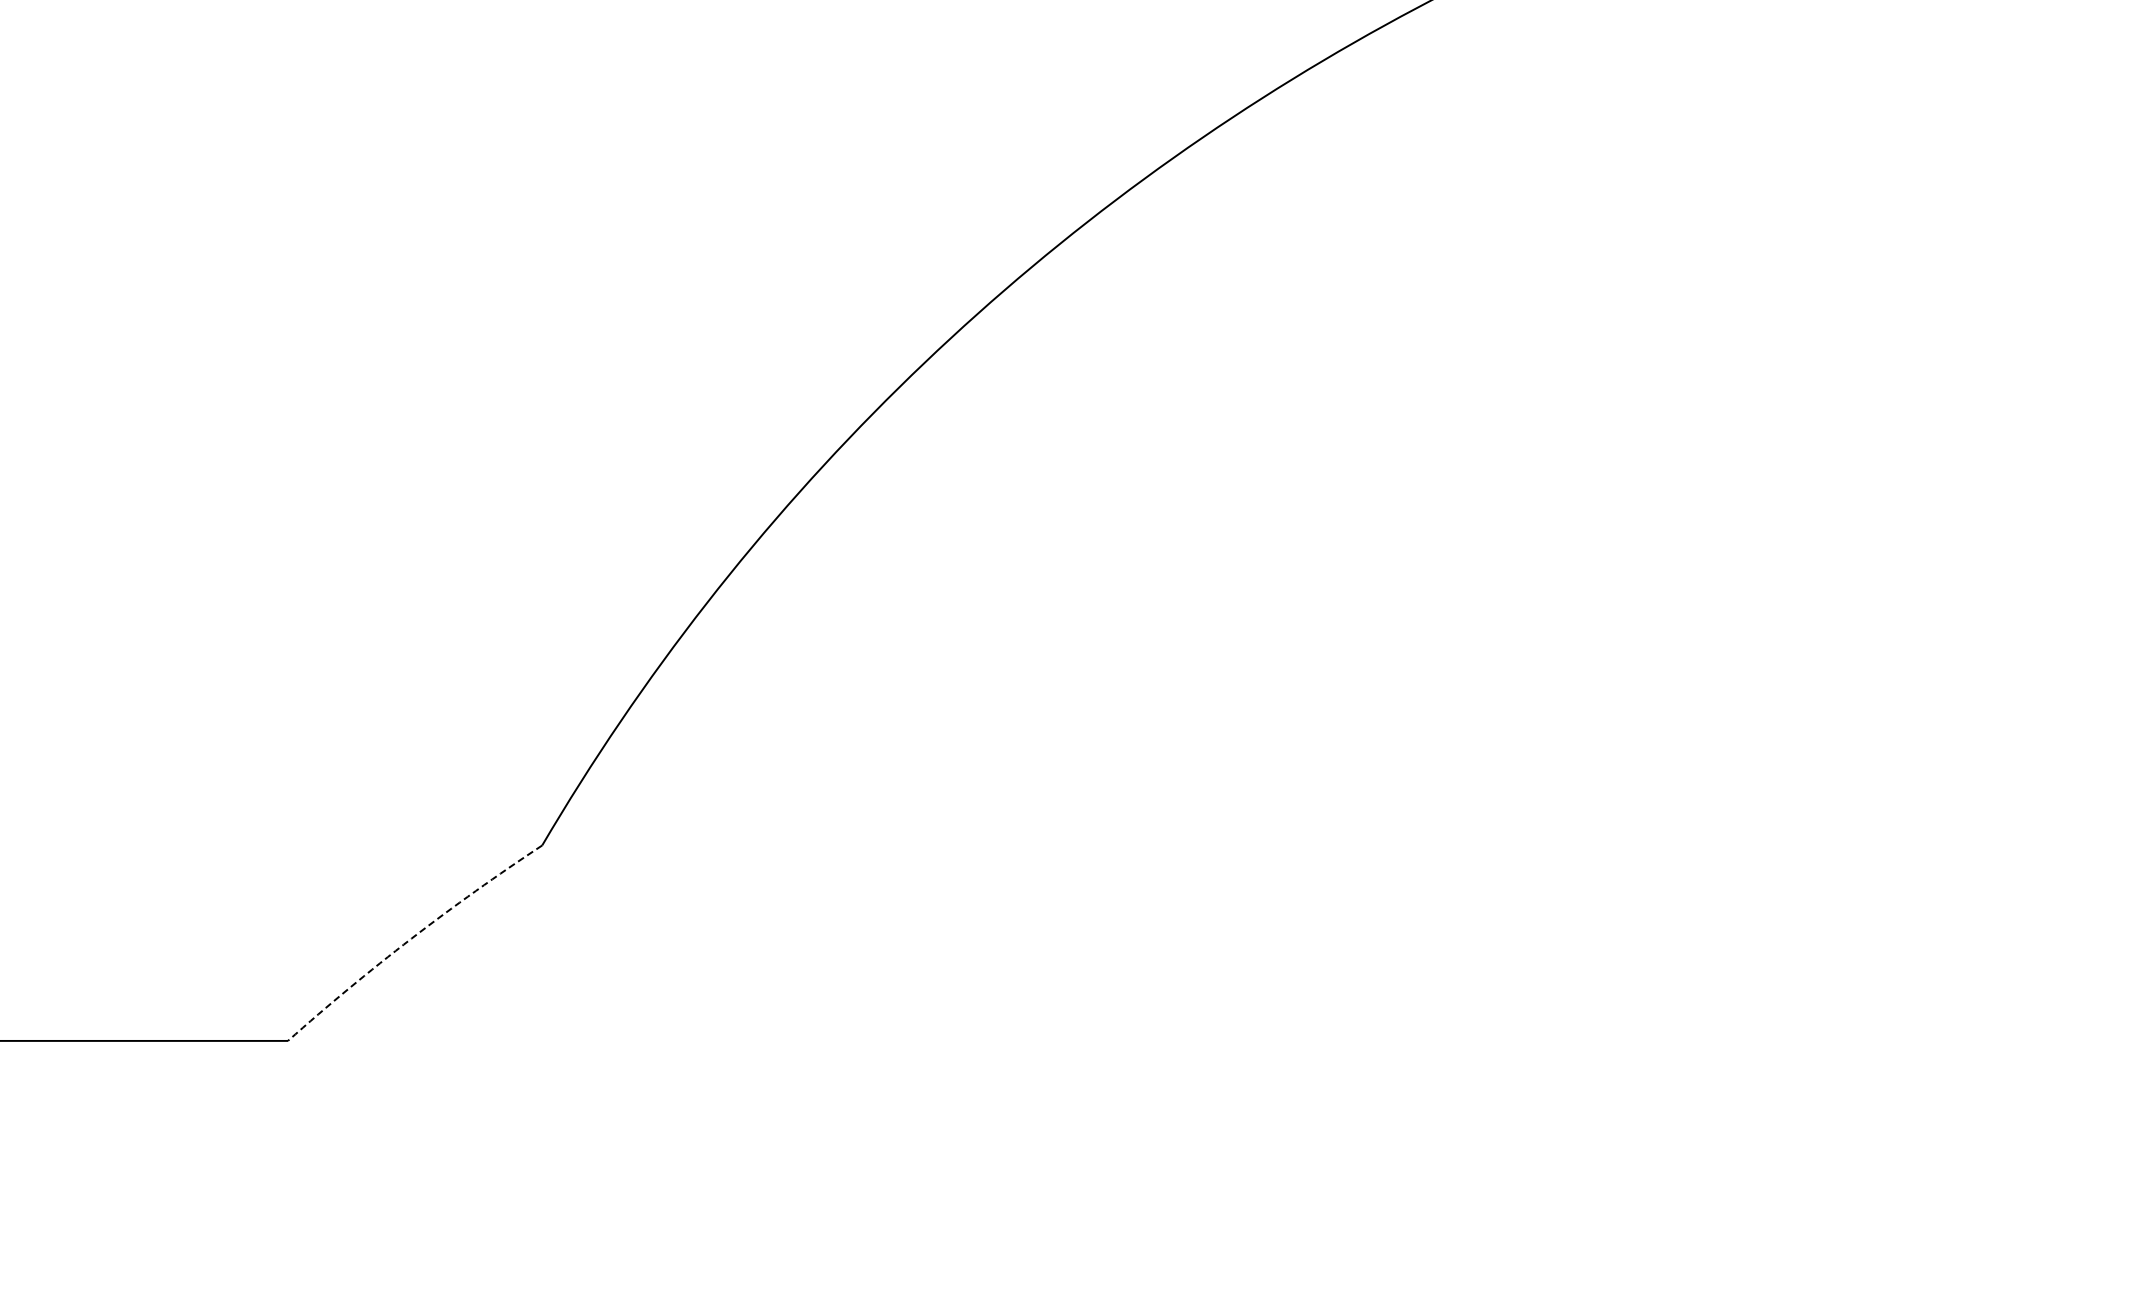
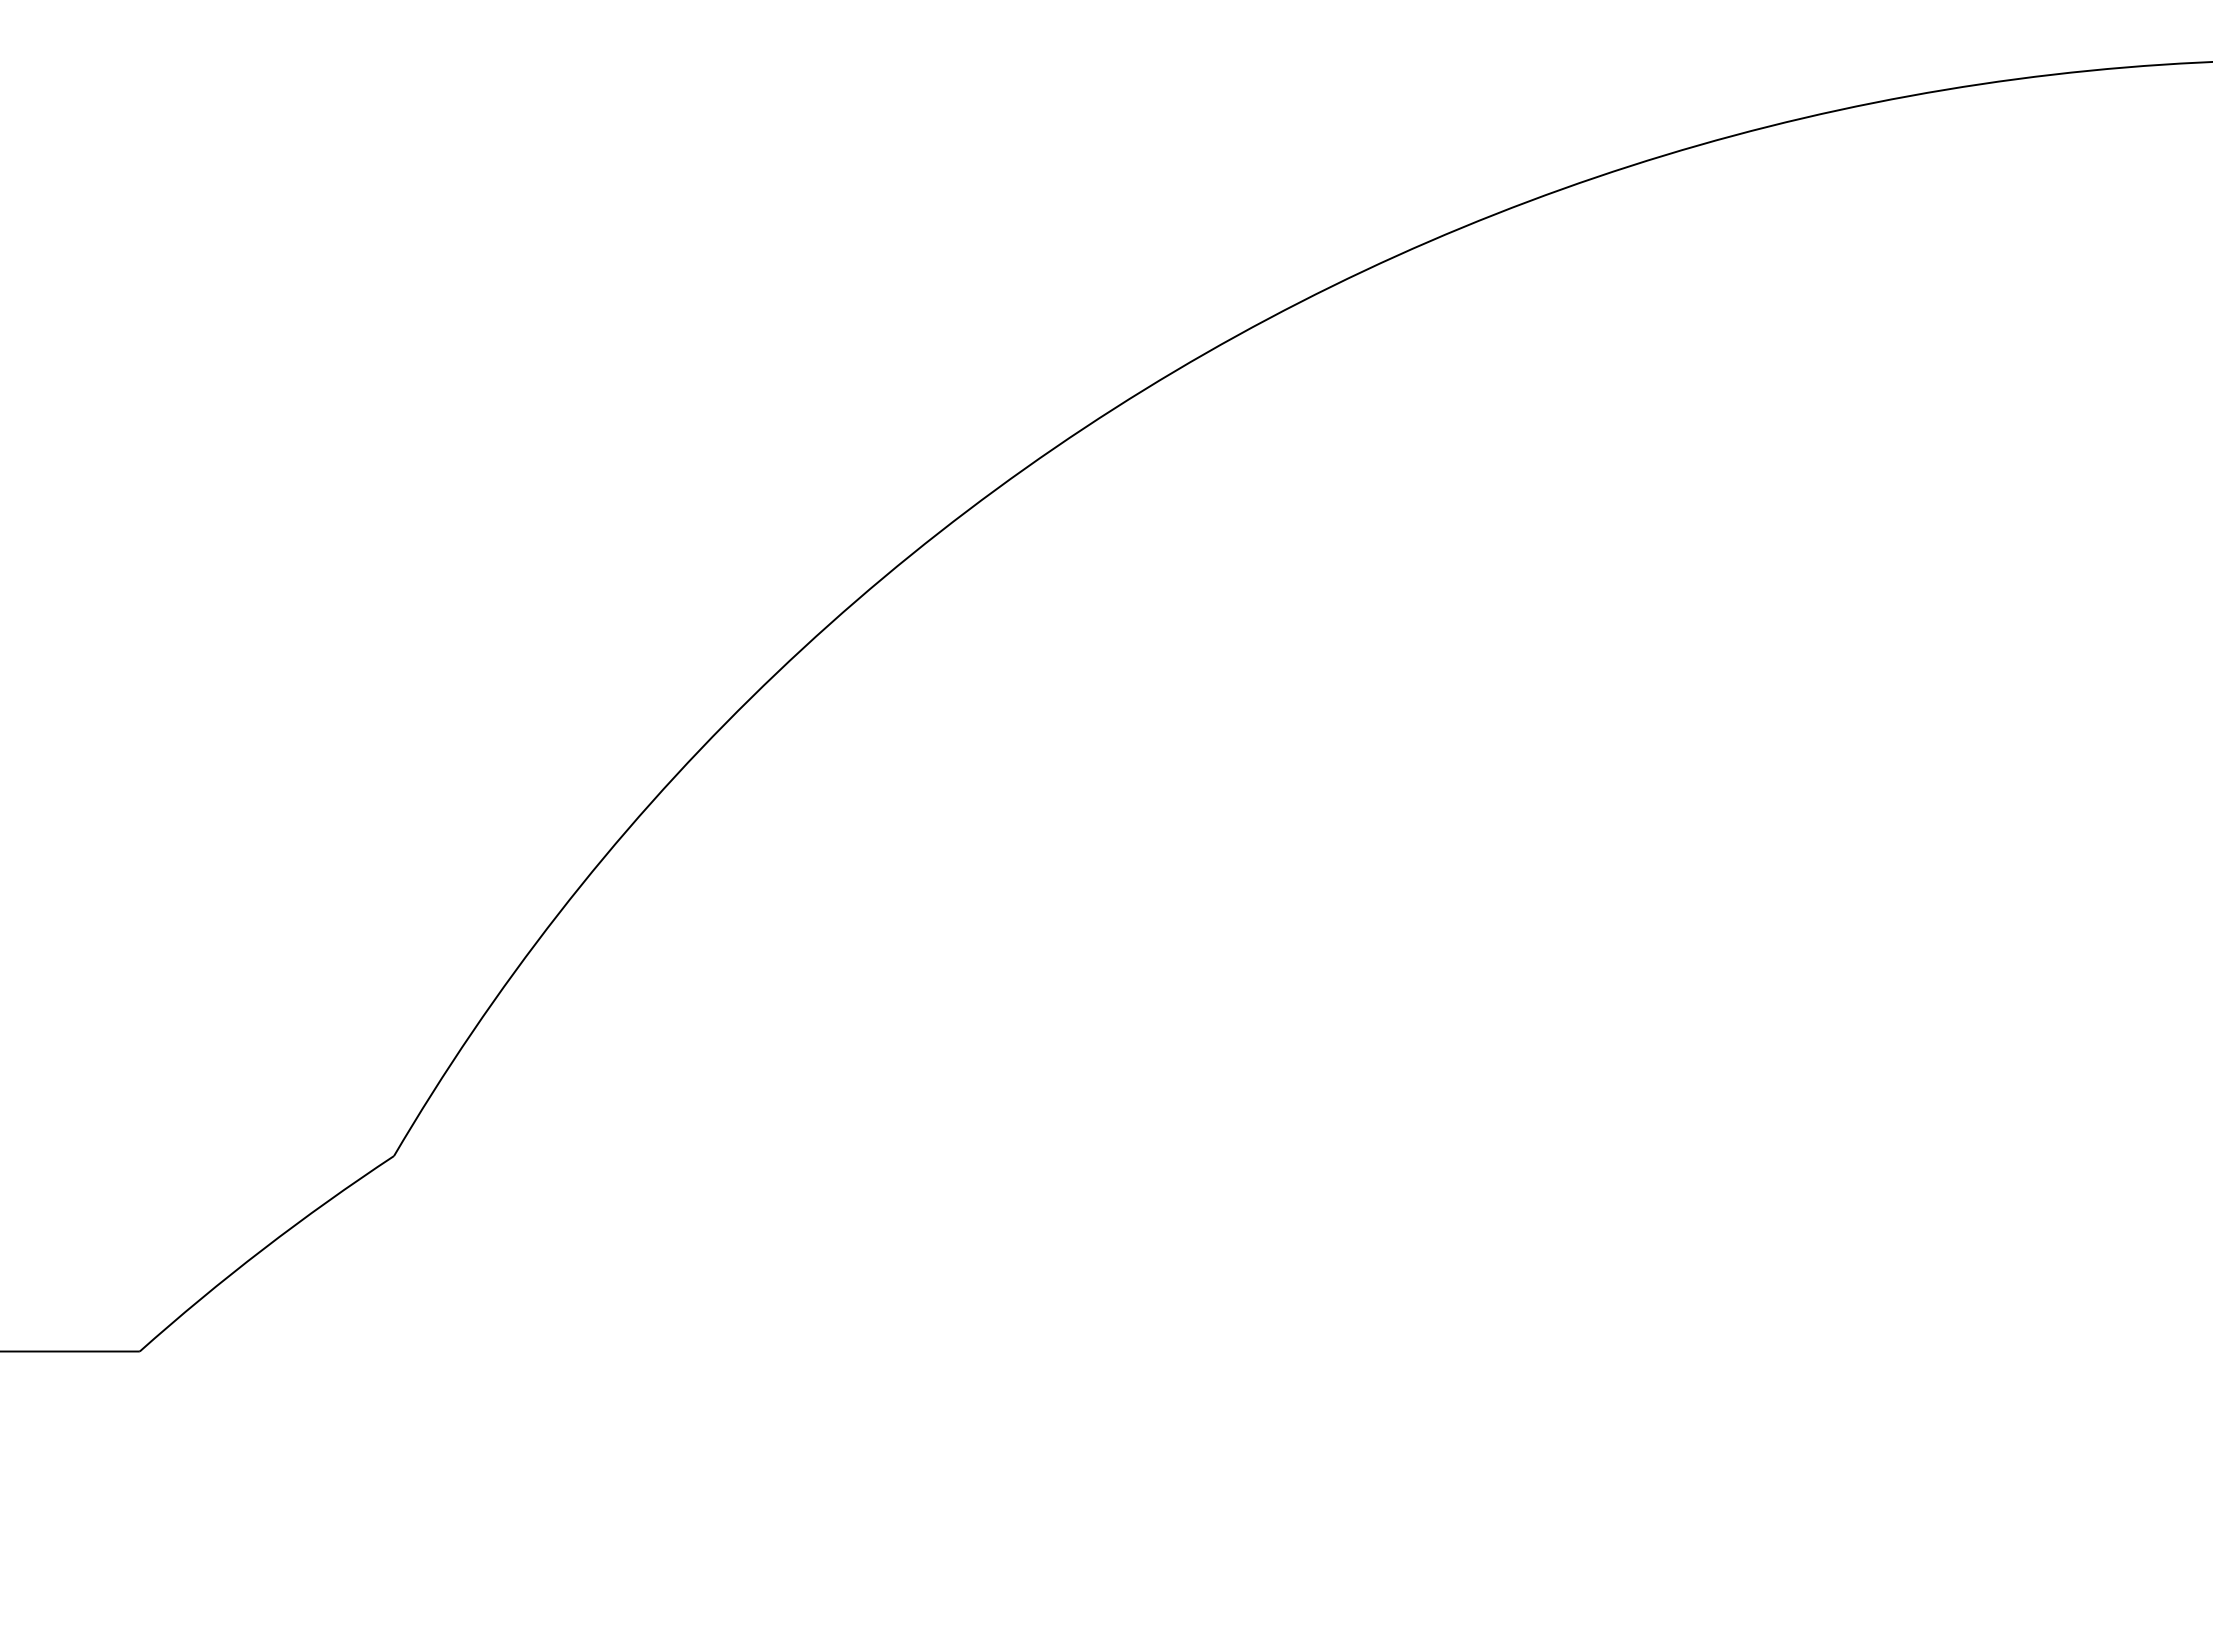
line: (411, 938) -> (263, 1249), dashed -> solid

